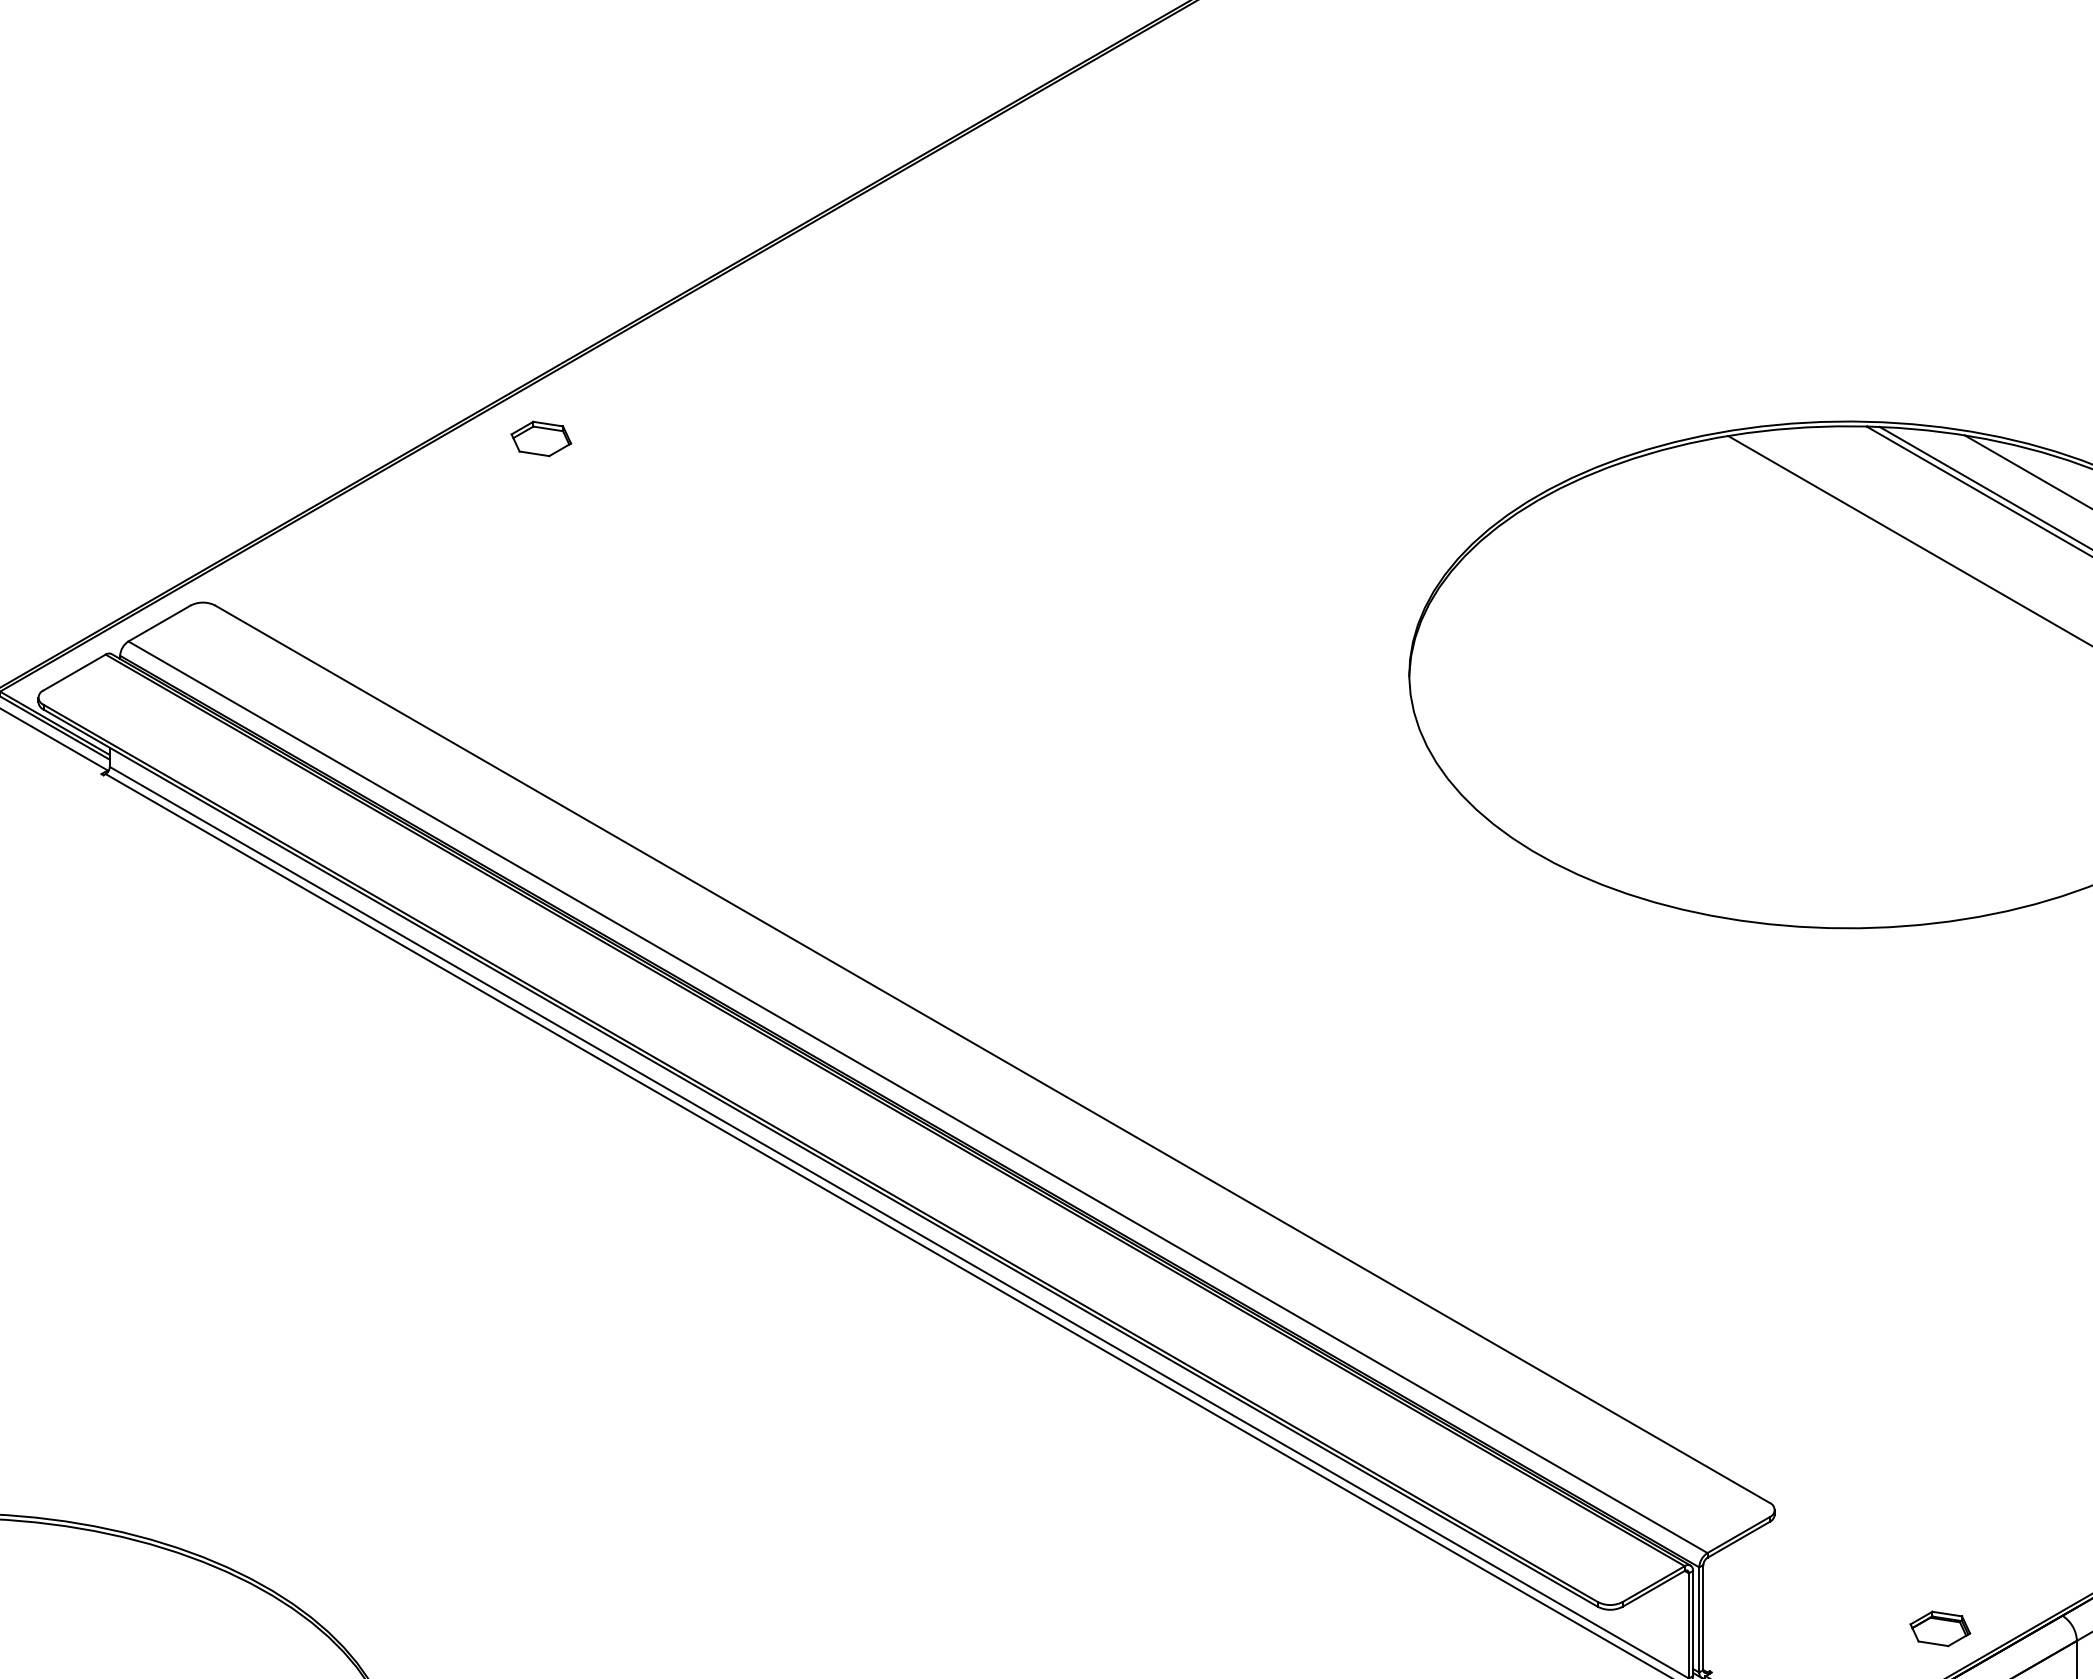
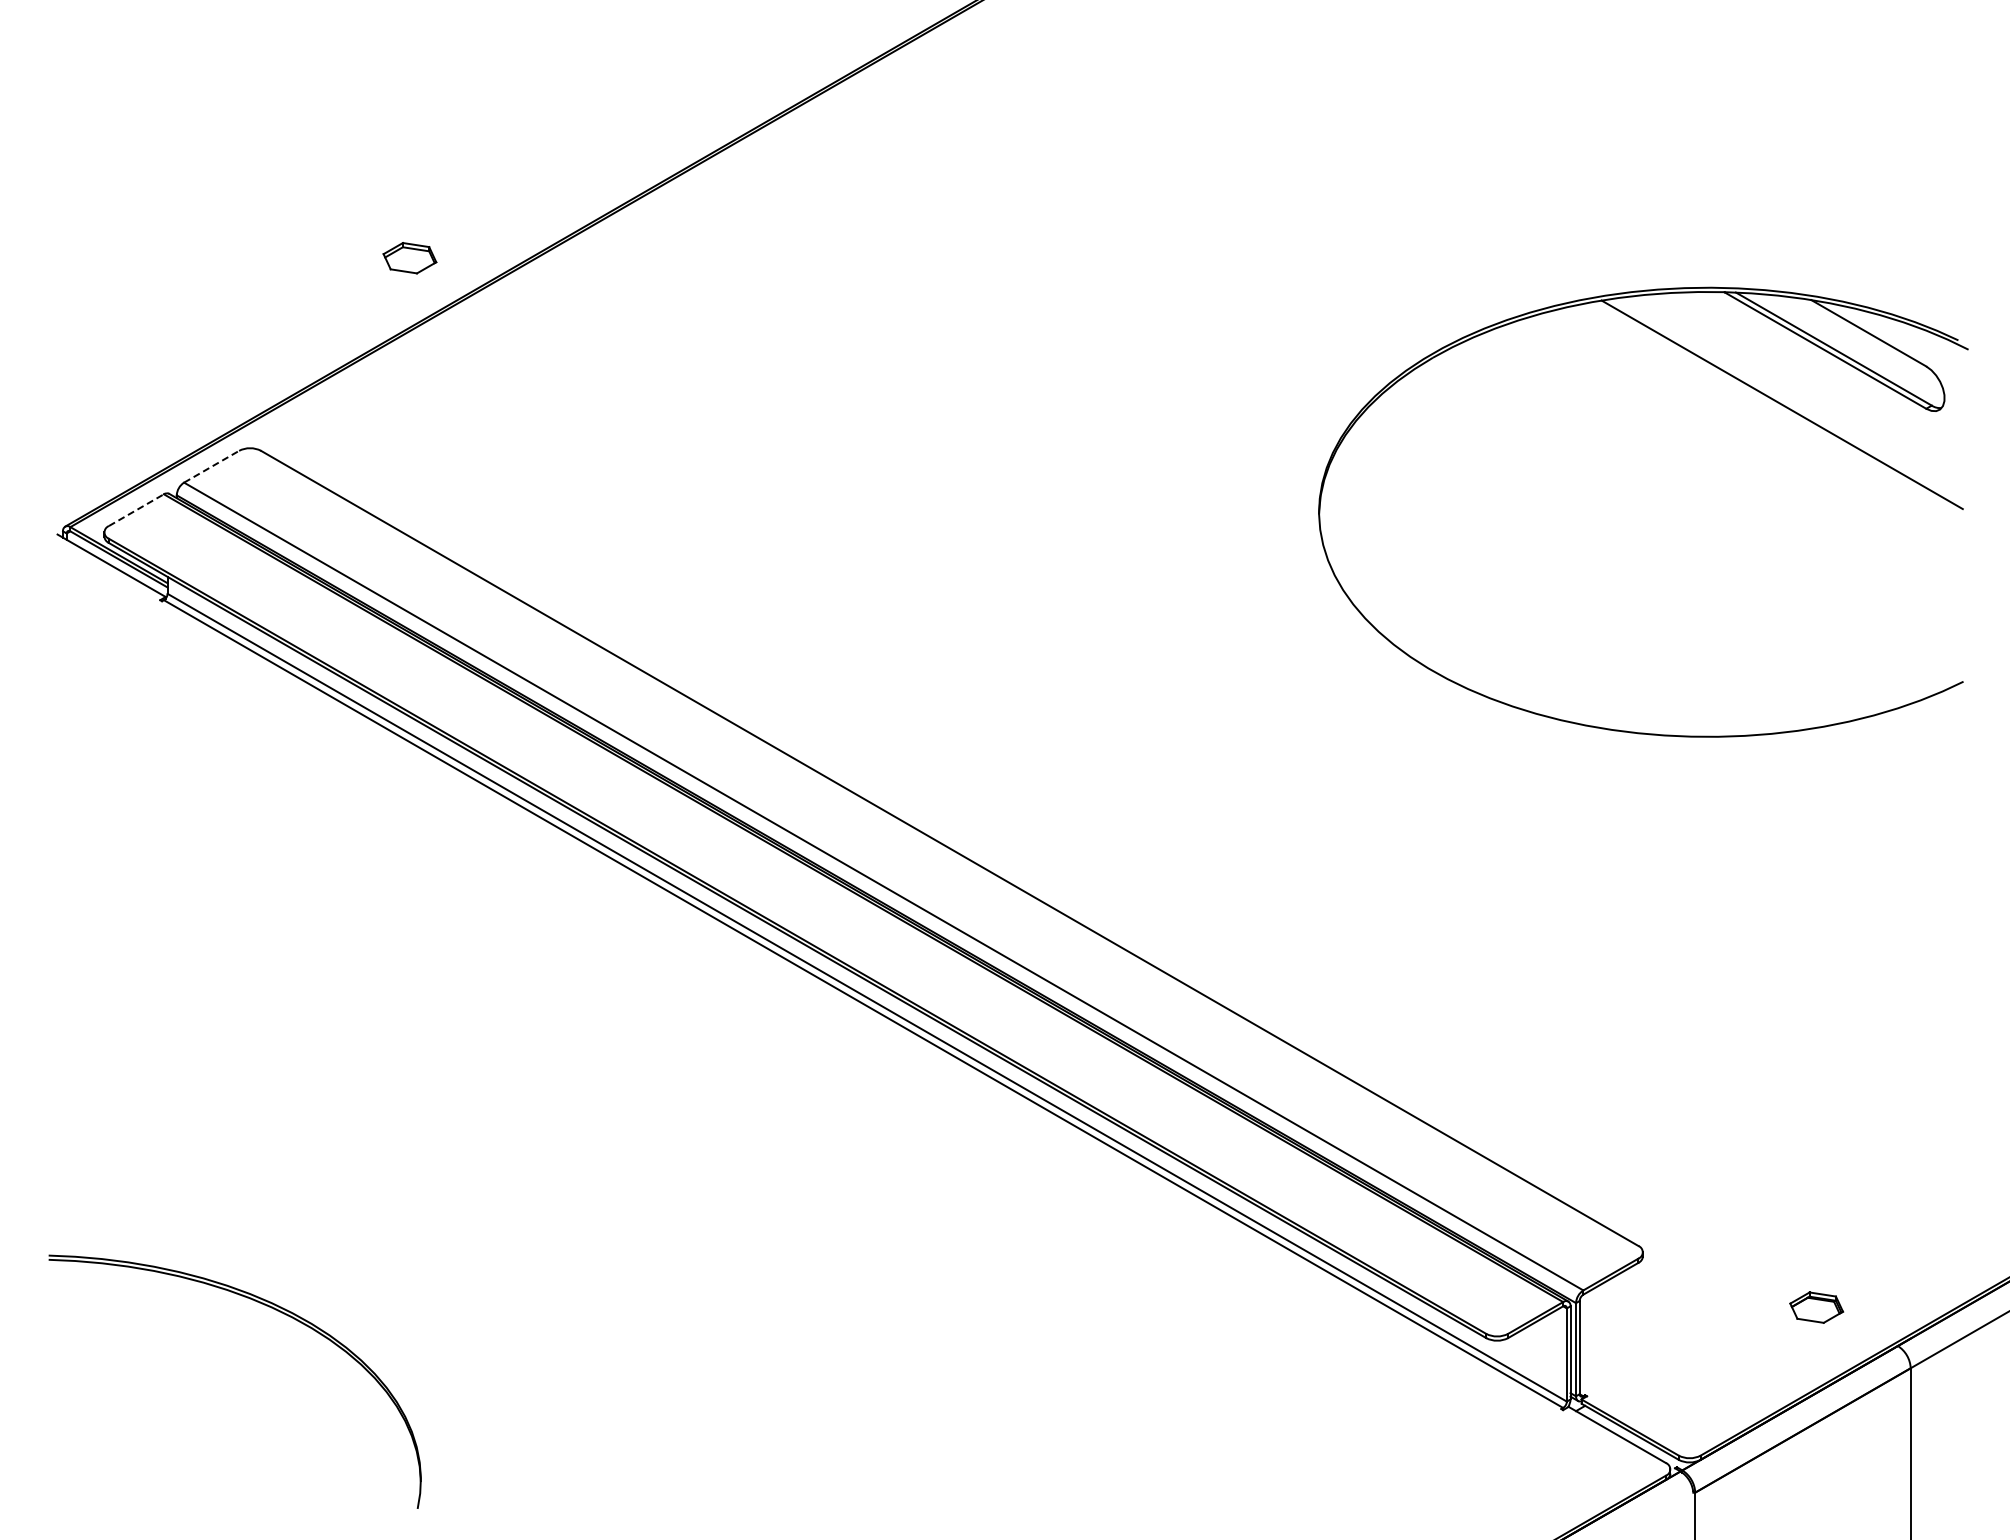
part: (540, 439) -> (409, 258), moved
line: (159, 623) -> (211, 466), solid -> dashed
line: (74, 672) -> (136, 510), solid -> dashed
part: (1940, 1628) -> (1816, 1307), moved

